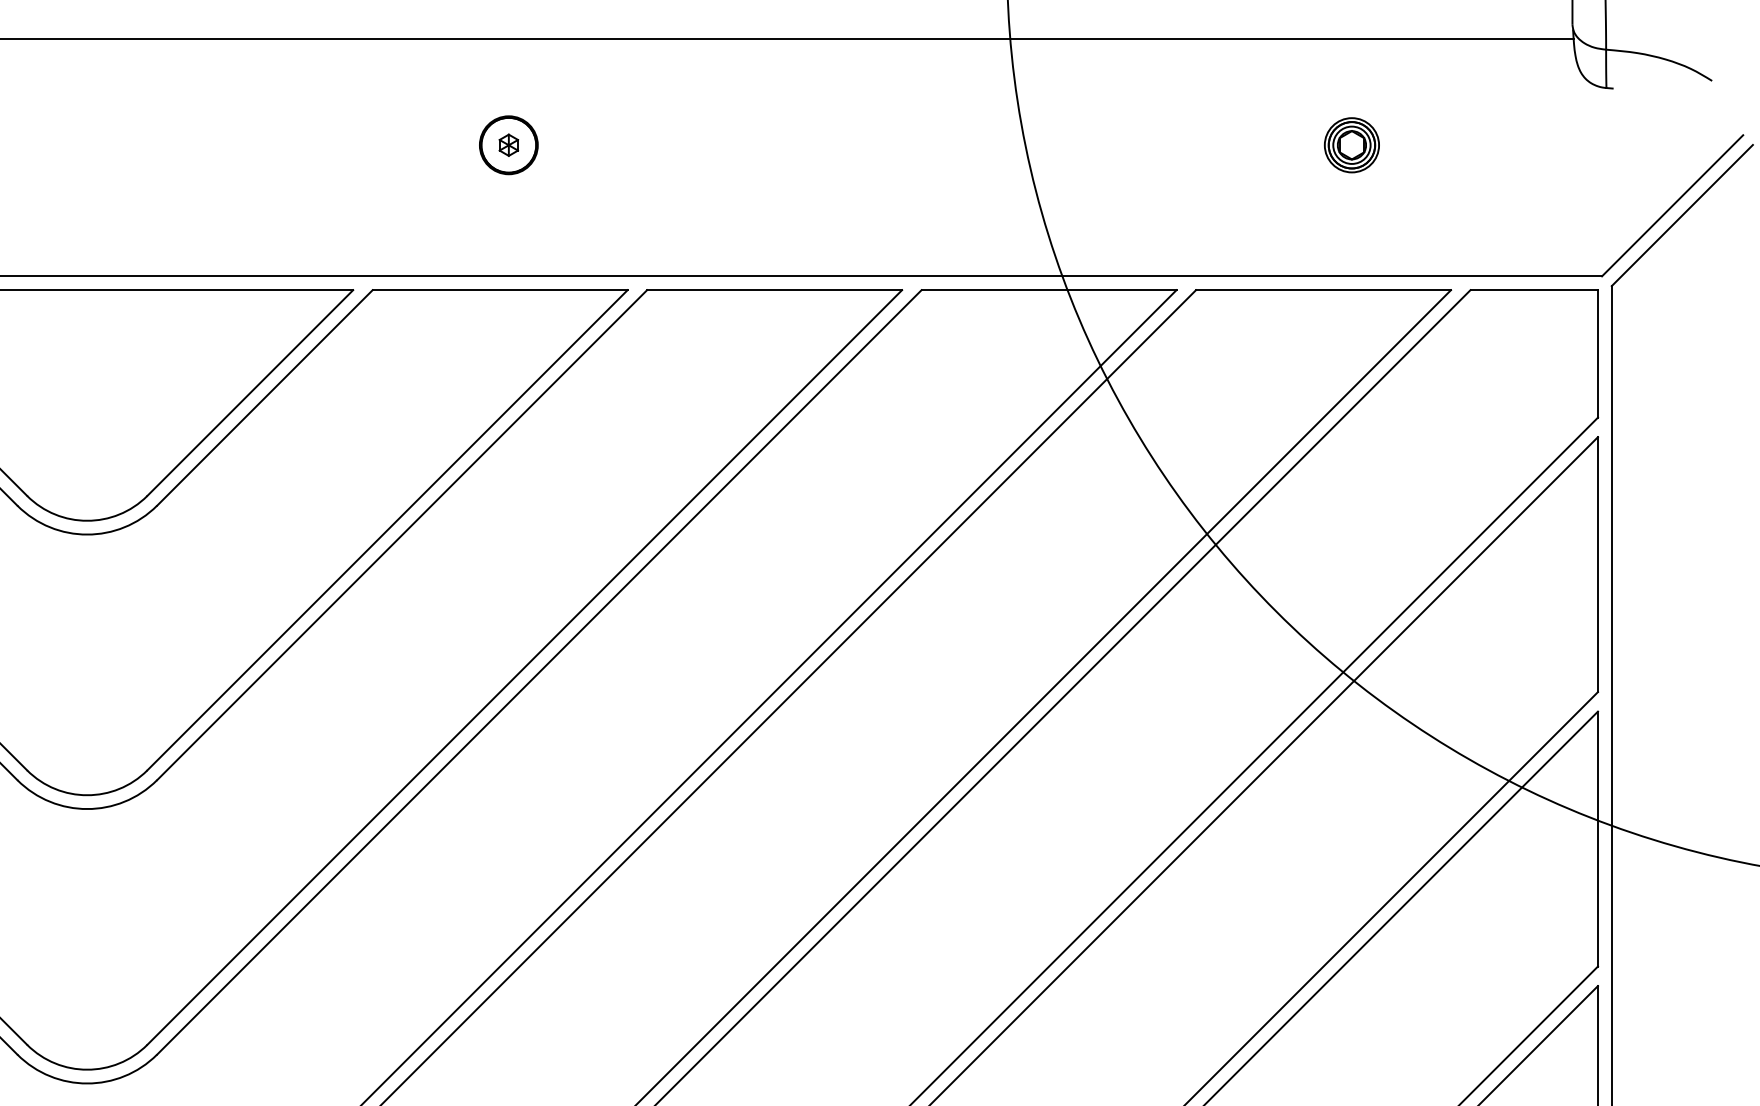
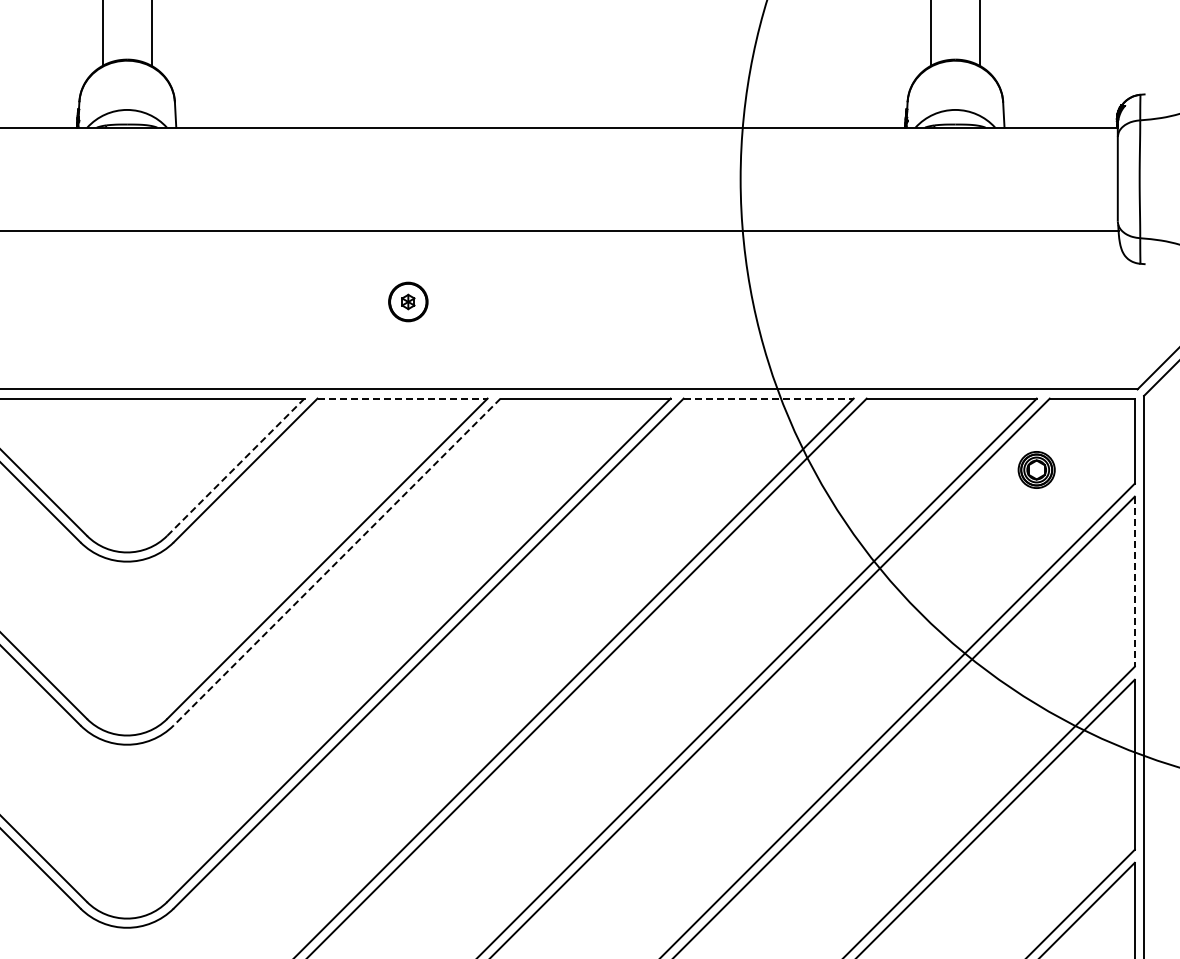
part: (1351, 144) -> (1036, 469), moved
line: (501, 289) -> (403, 398), solid -> dashed
line: (1050, 289) -> (769, 398), solid -> dashed
line: (249, 393) -> (235, 467), solid -> dashed
line: (401, 535) -> (336, 562), solid -> dashed
line: (1597, 565) -> (1134, 582), solid -> dashed

